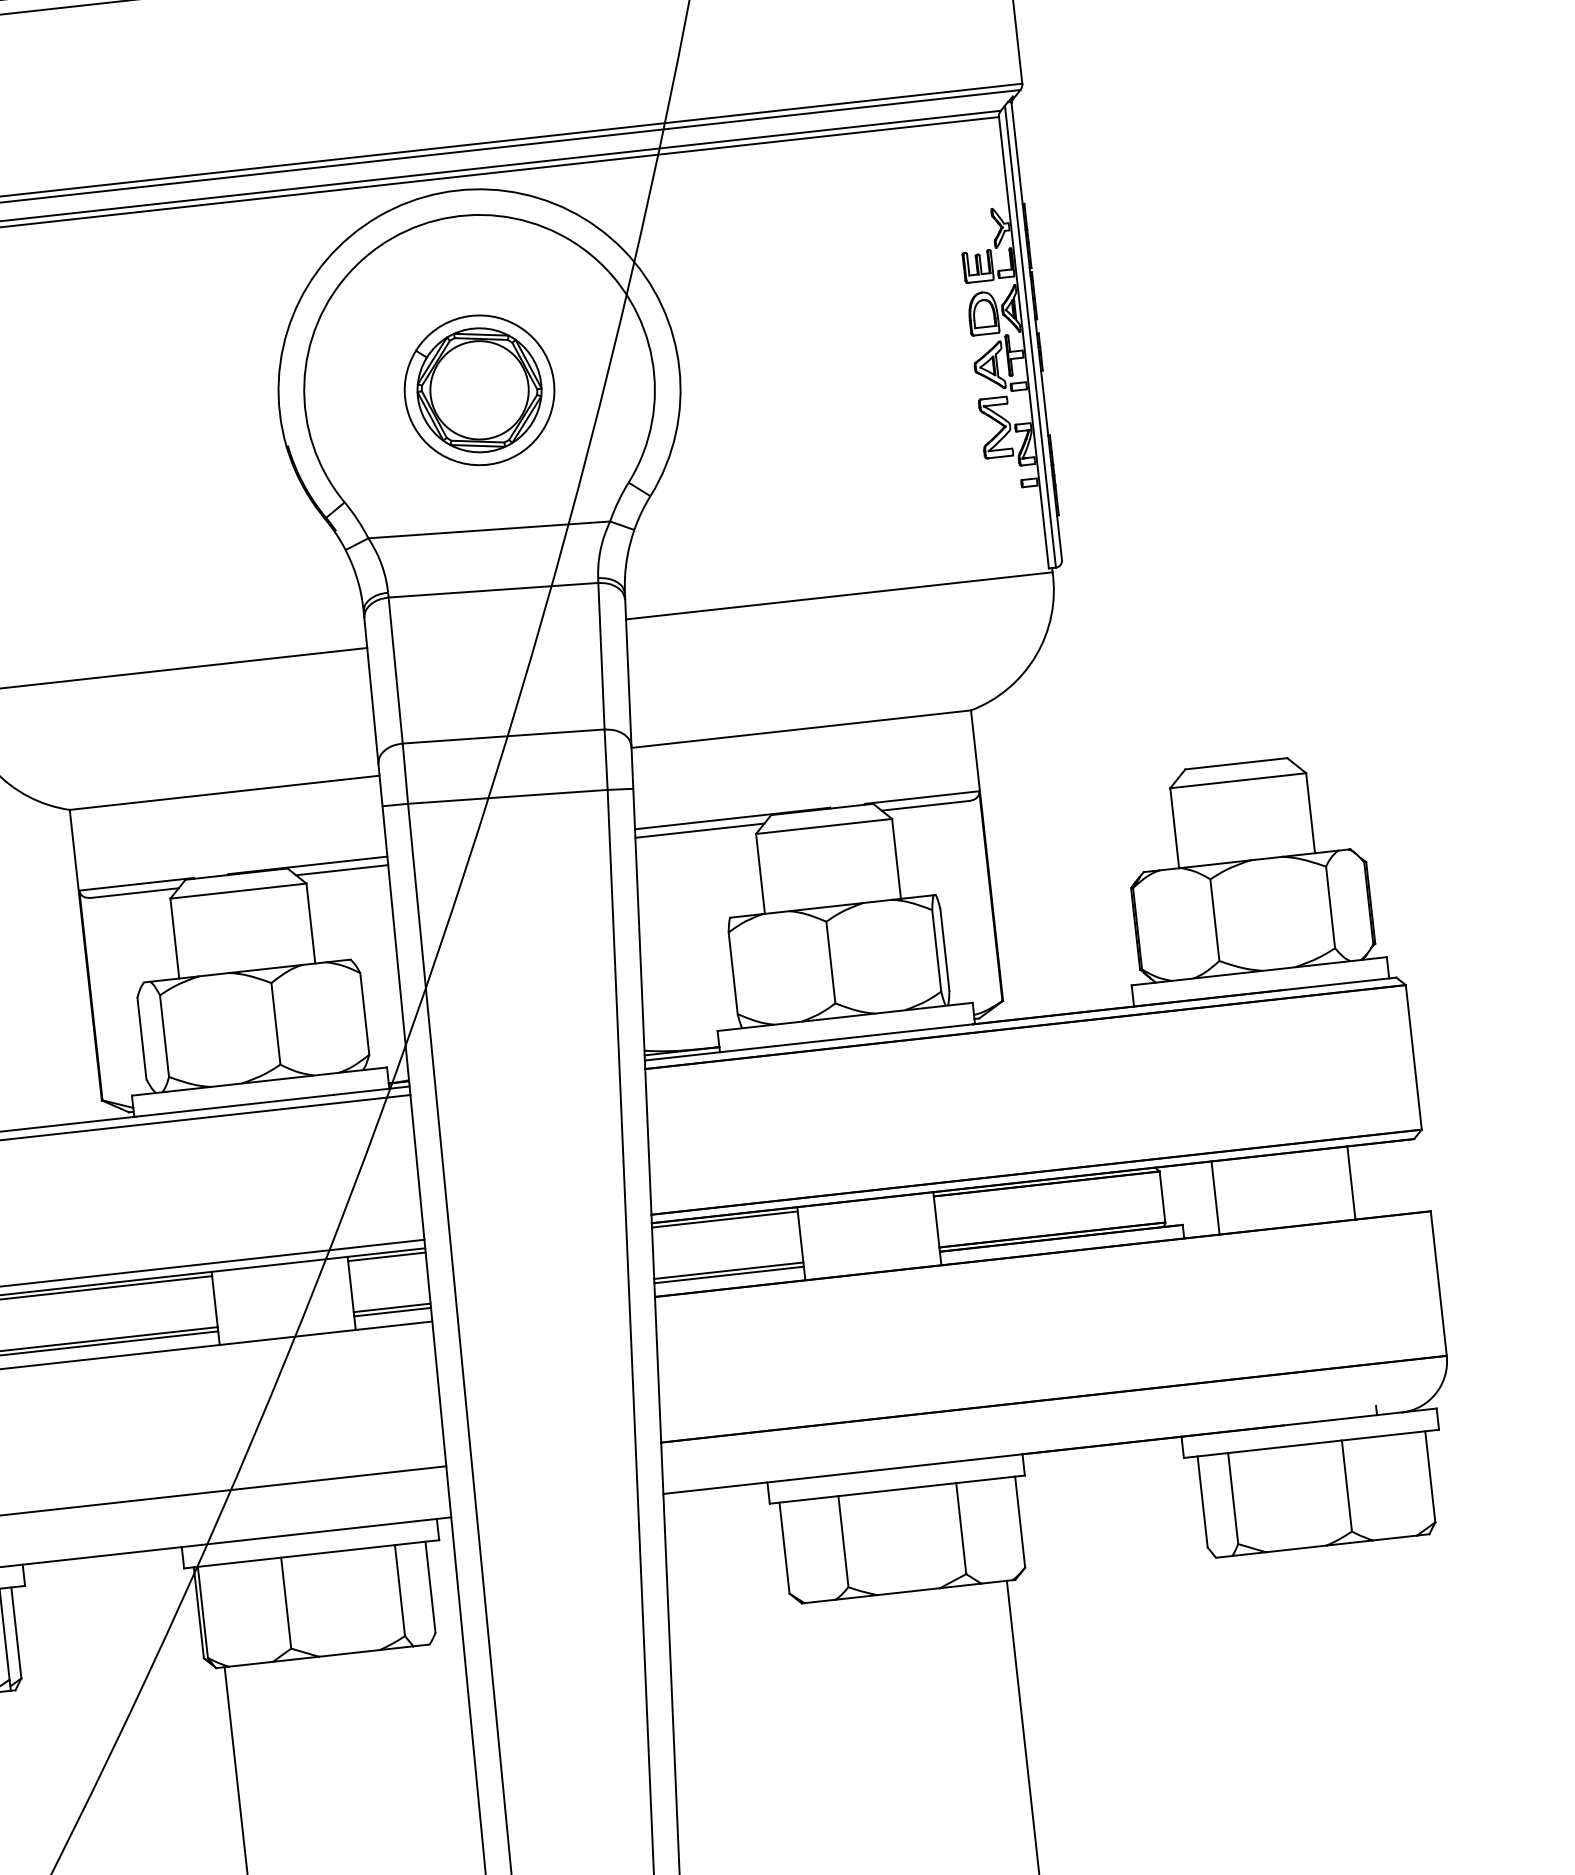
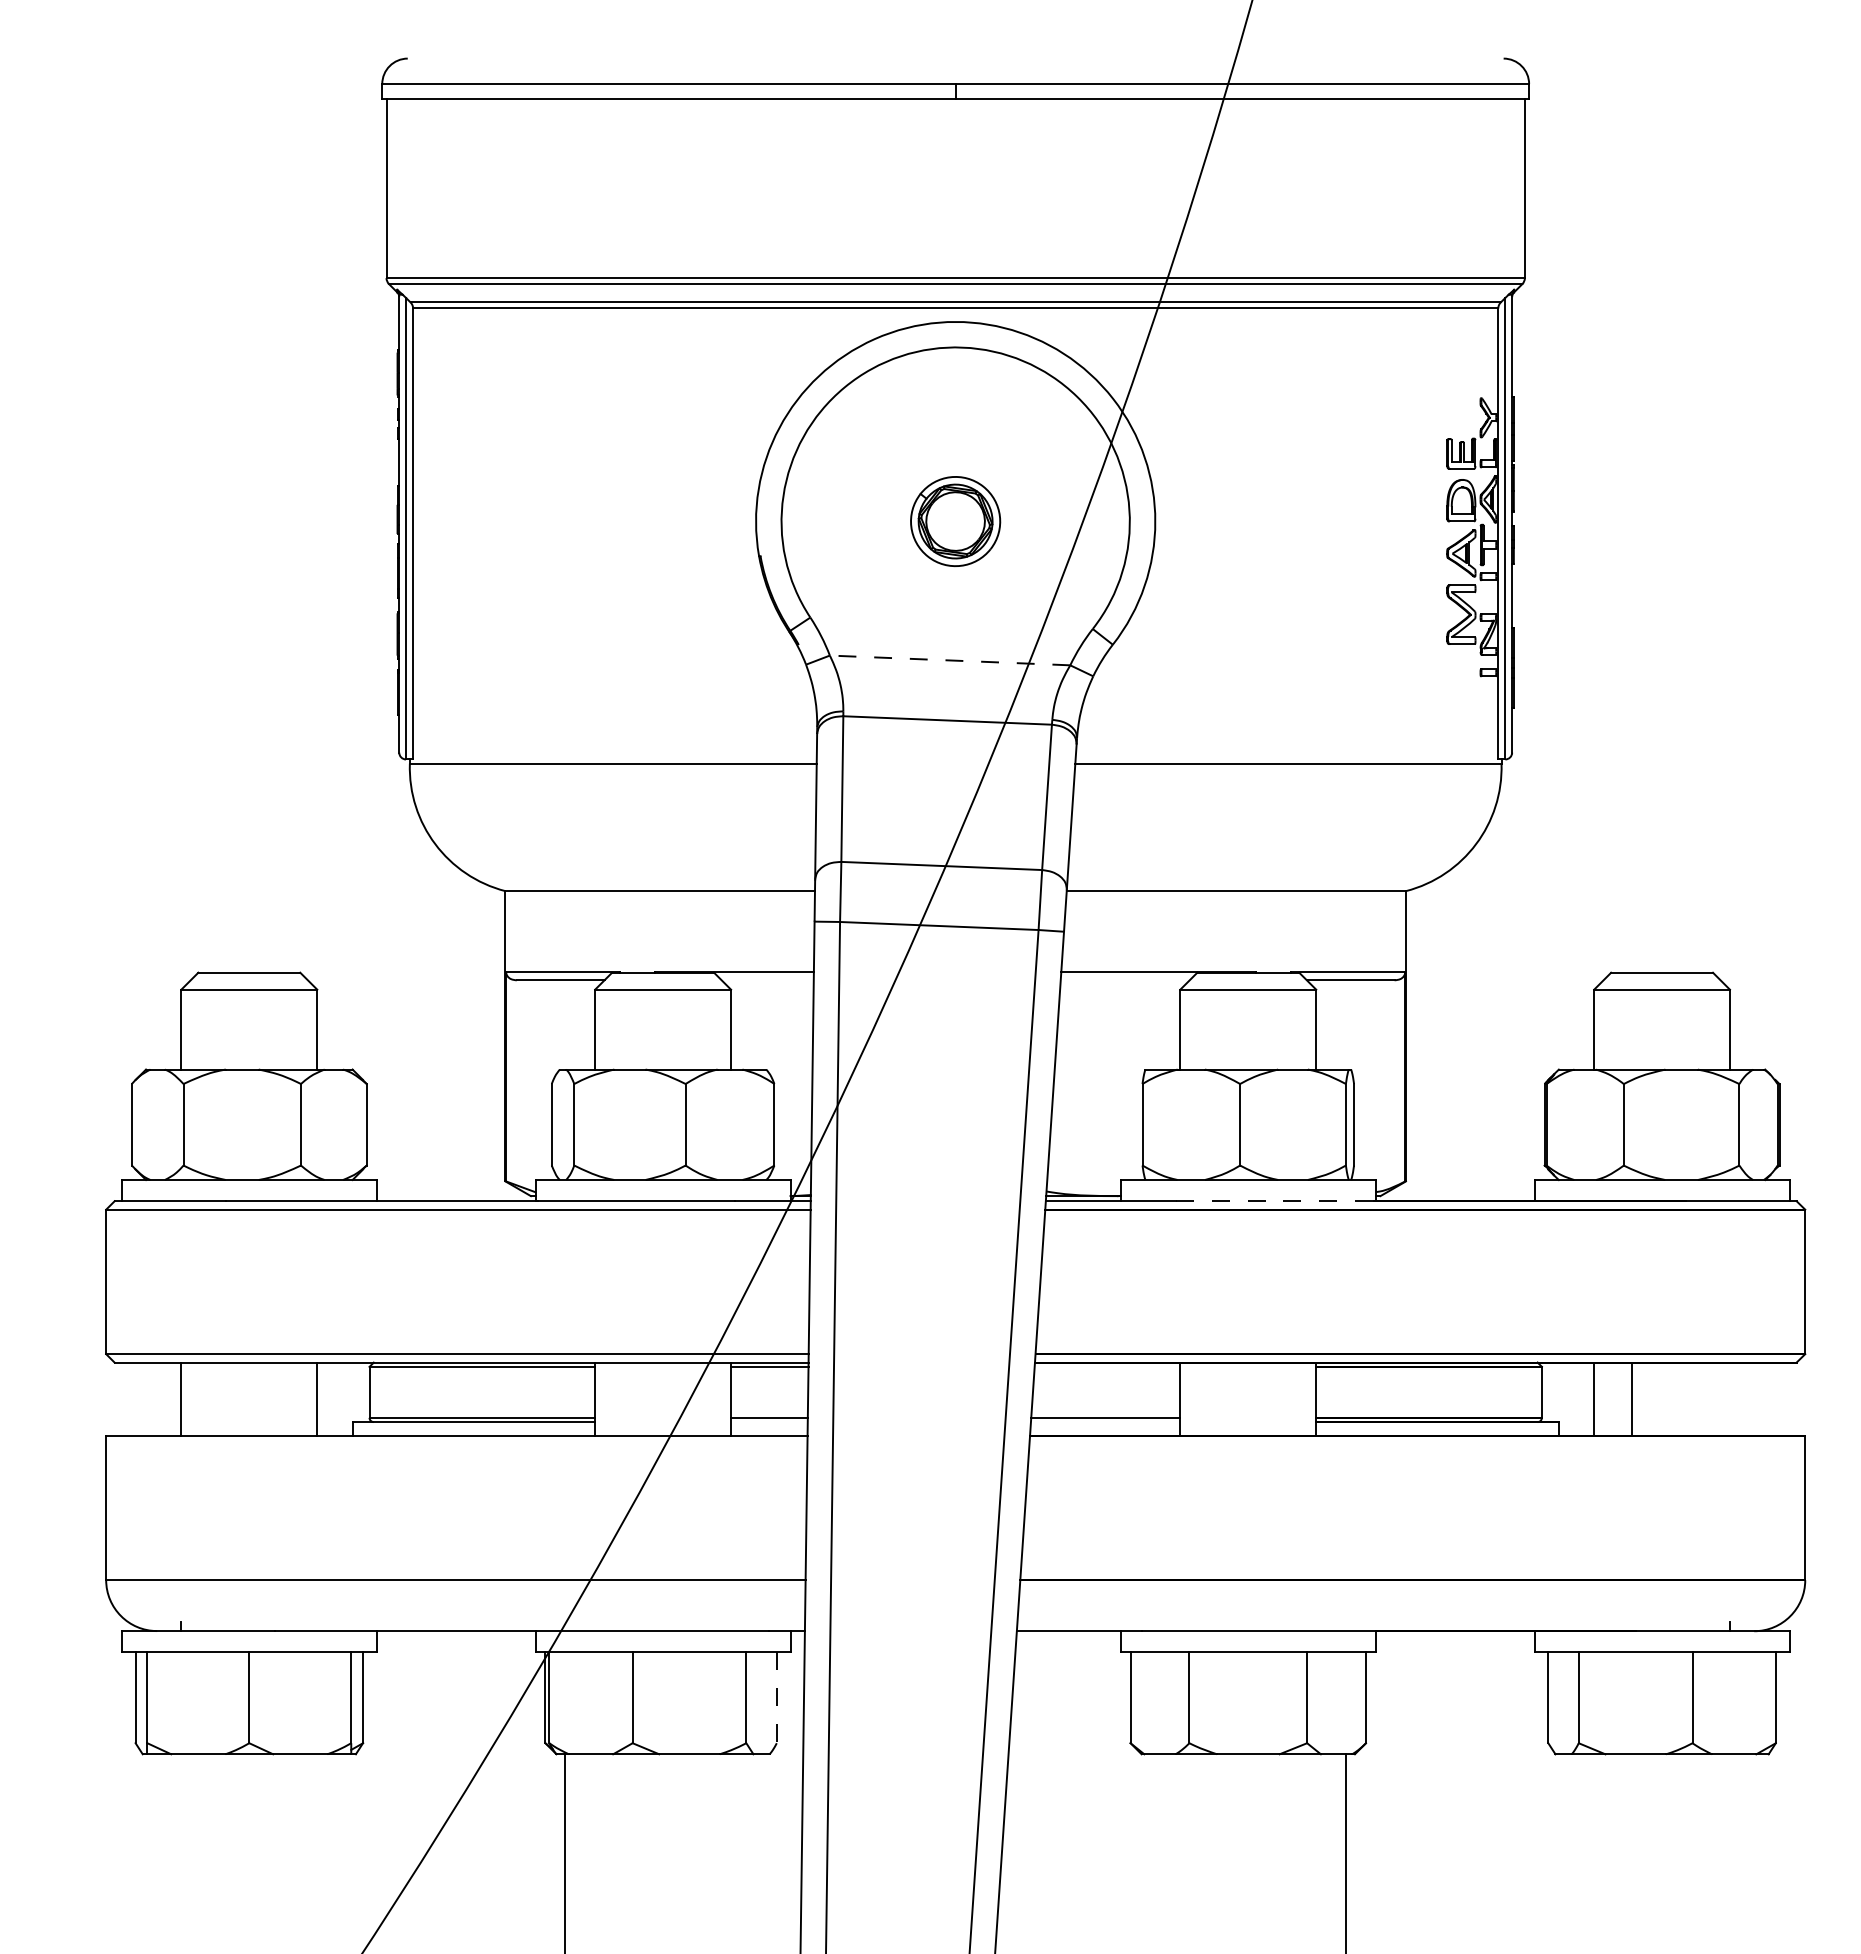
part: (479, 390) -> (955, 521), size x0.6
line: (488, 530) -> (949, 660), solid -> dashed
line: (699, 830) -> (1124, 980), removed
line: (341, 870) -> (767, 980), removed
line: (873, 1035) -> (1274, 1201), solid -> dashed
line: (1350, 1182) -> (1631, 1398), moved
line: (724, 1219) -> (1107, 1366), removed
line: (729, 1275) -> (1105, 1422), removed
line: (392, 1312) -> (769, 1422), removed
line: (430, 1587) -> (776, 1698), solid -> dashed

